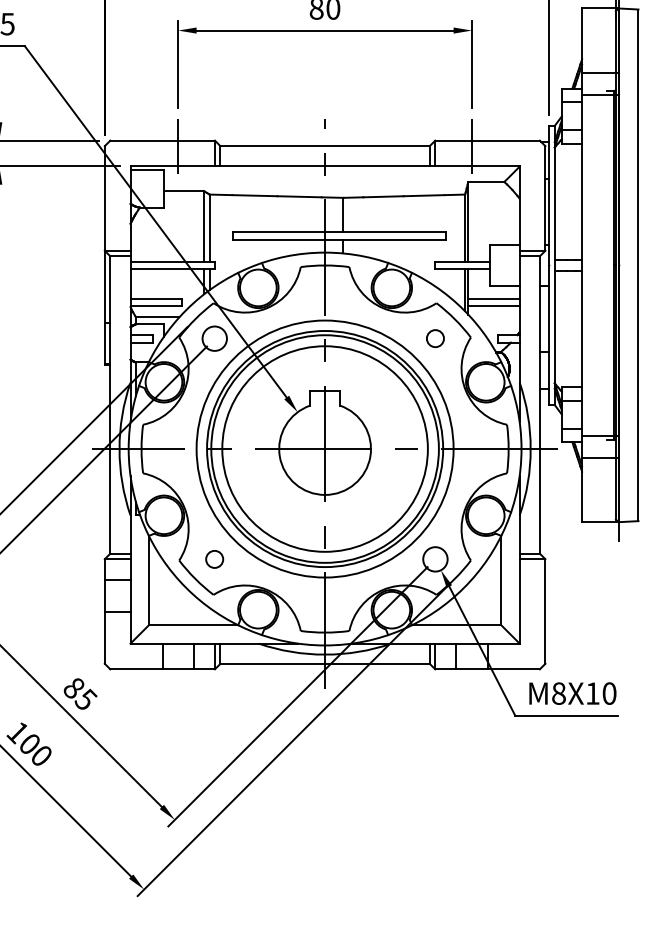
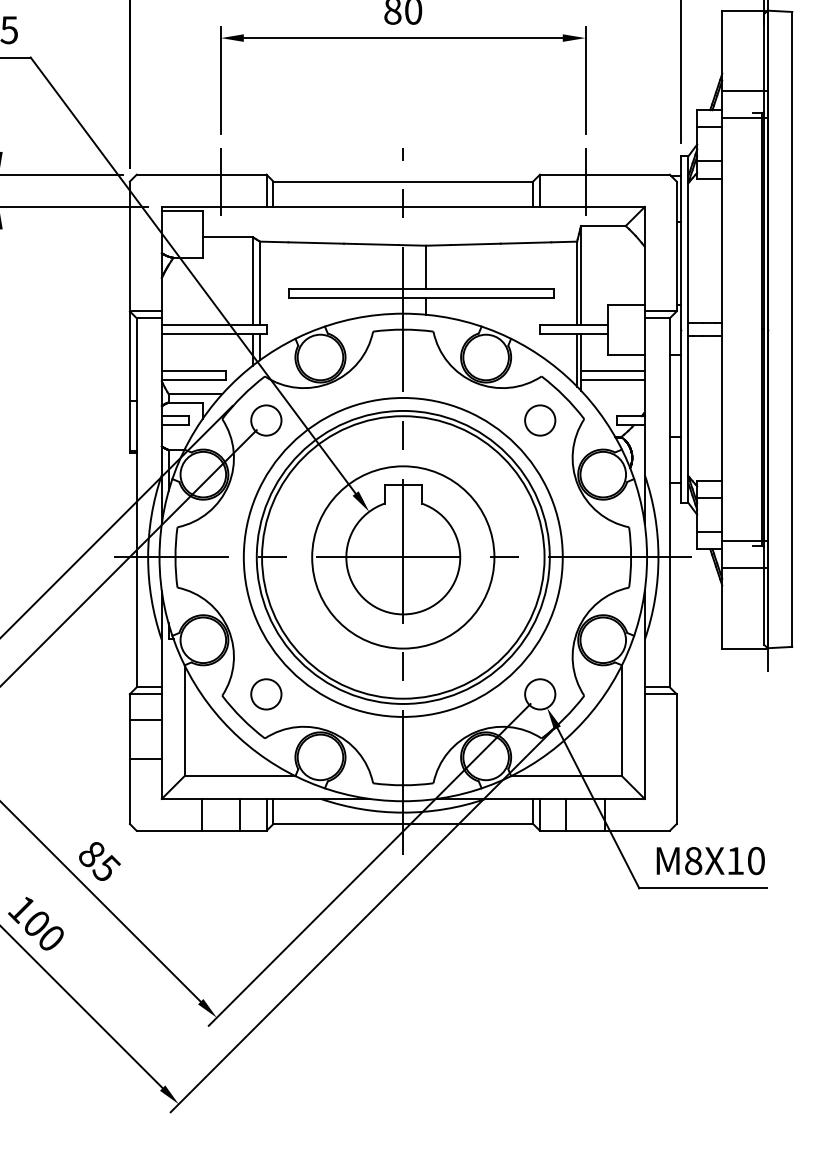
circle: (435, 338) -> (540, 420), size x1.43
circle: (324, 448) -> (402, 556), size x0.71
circle: (214, 559) -> (266, 694), size x1.43

